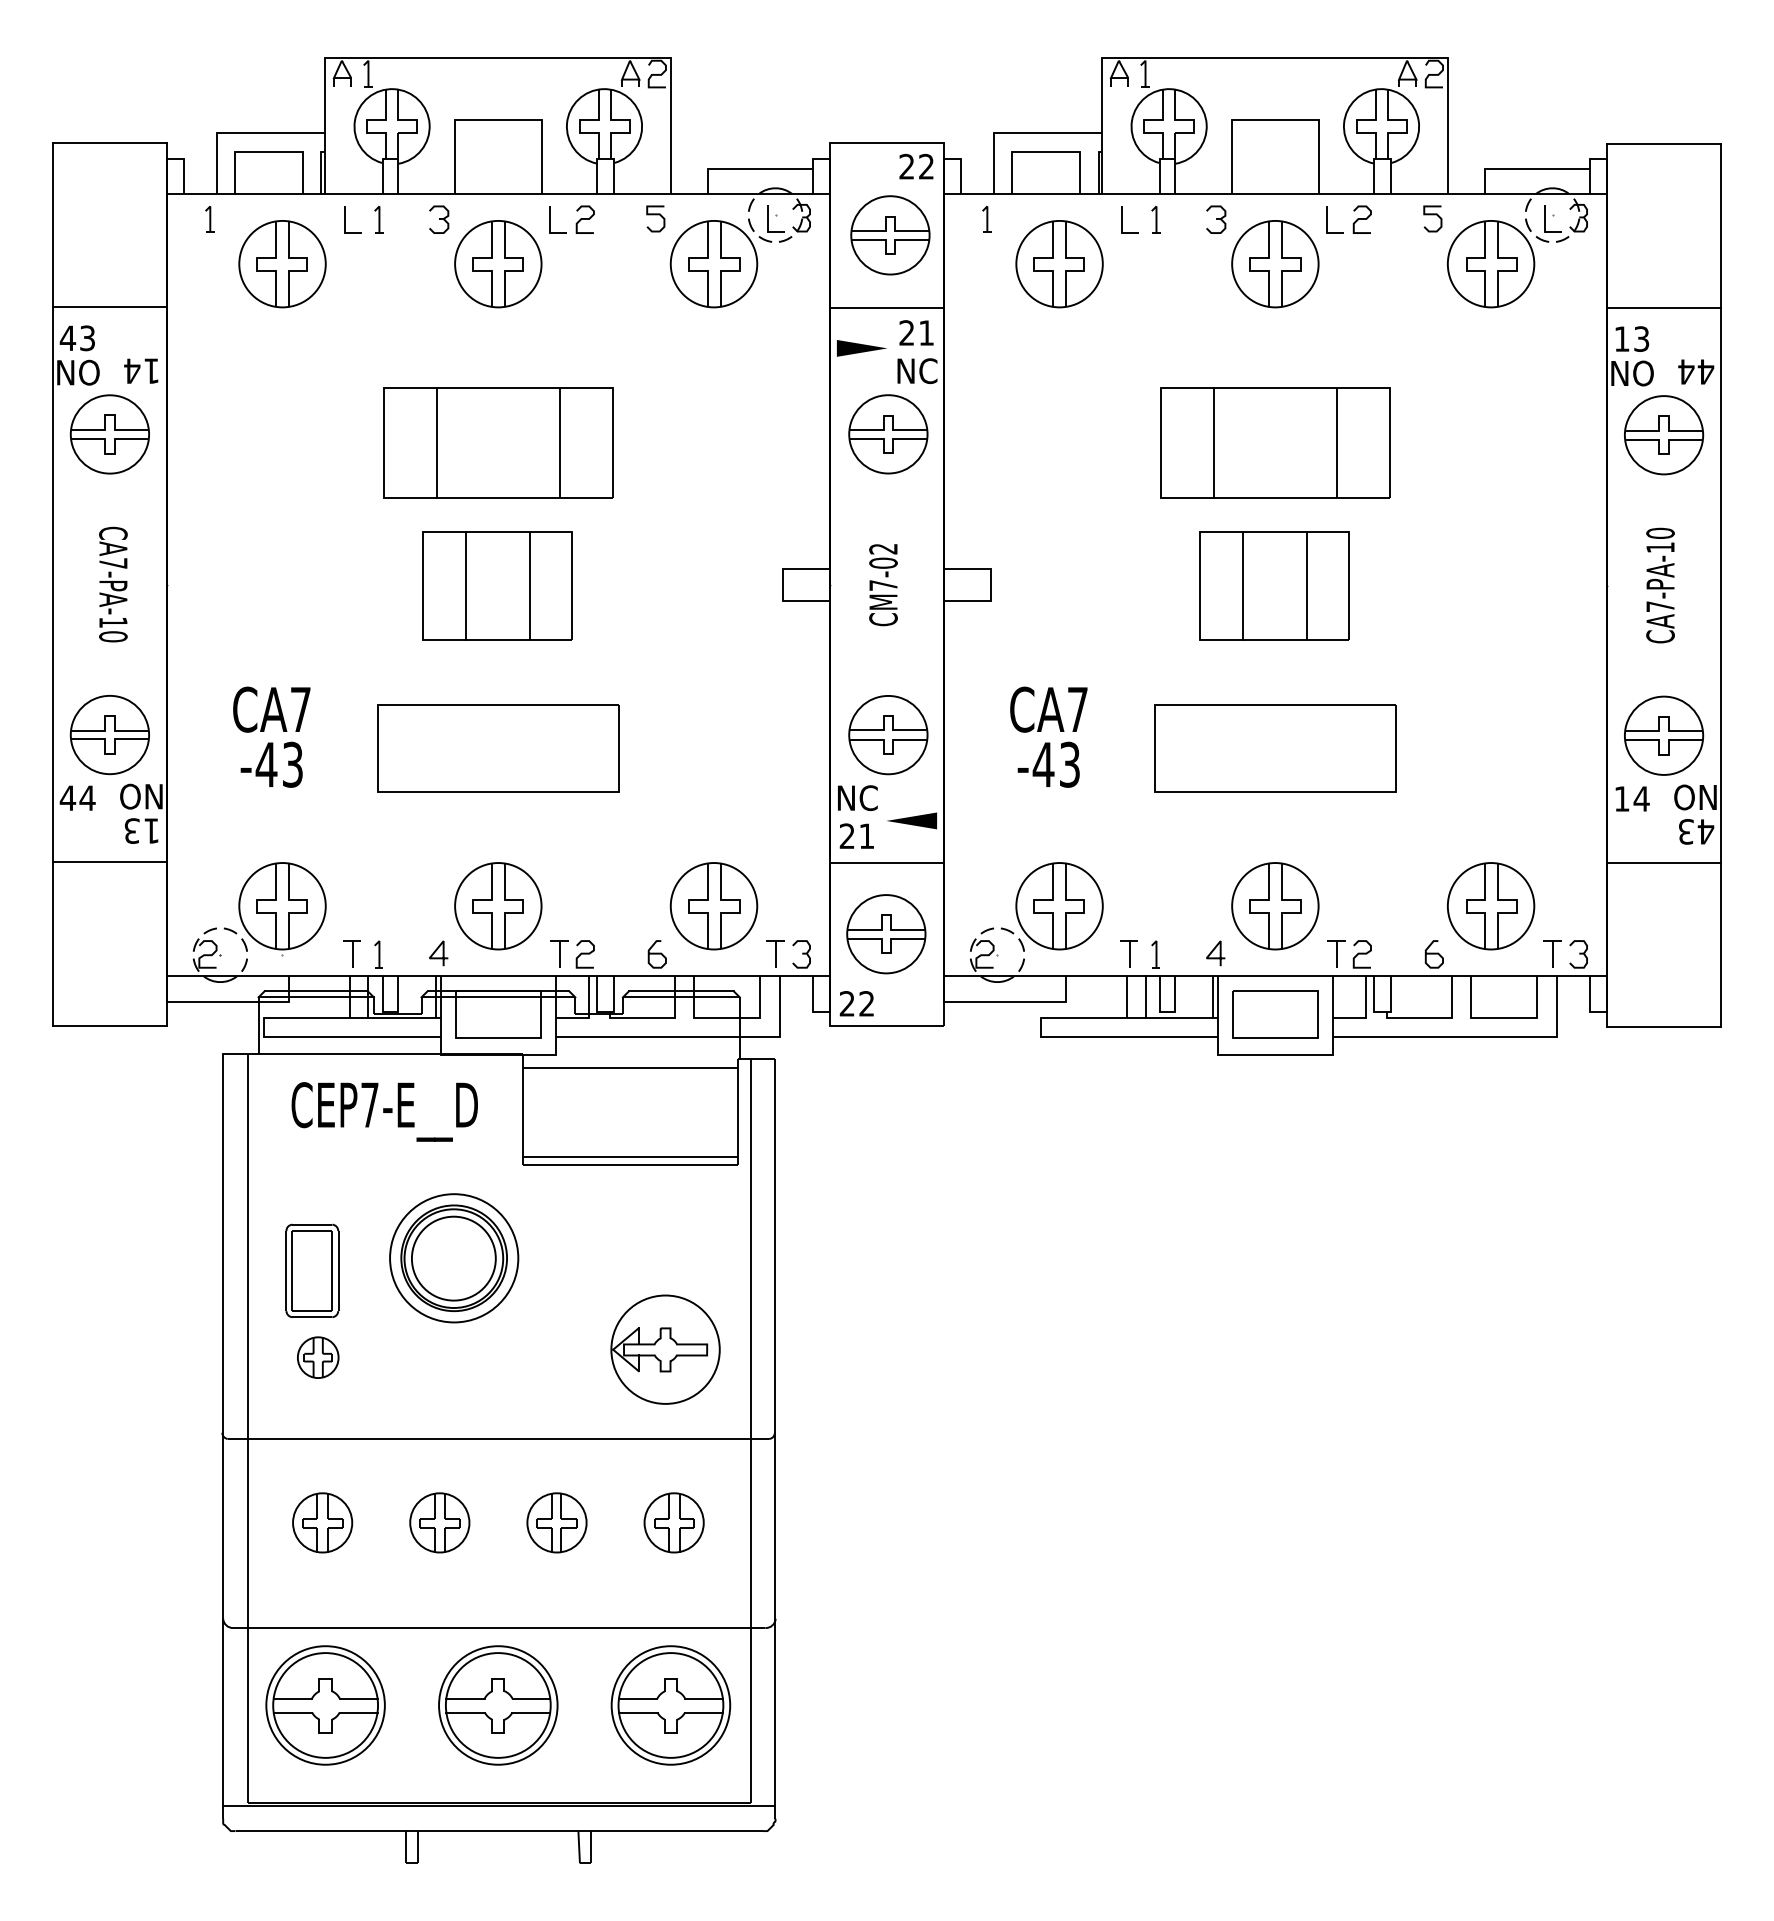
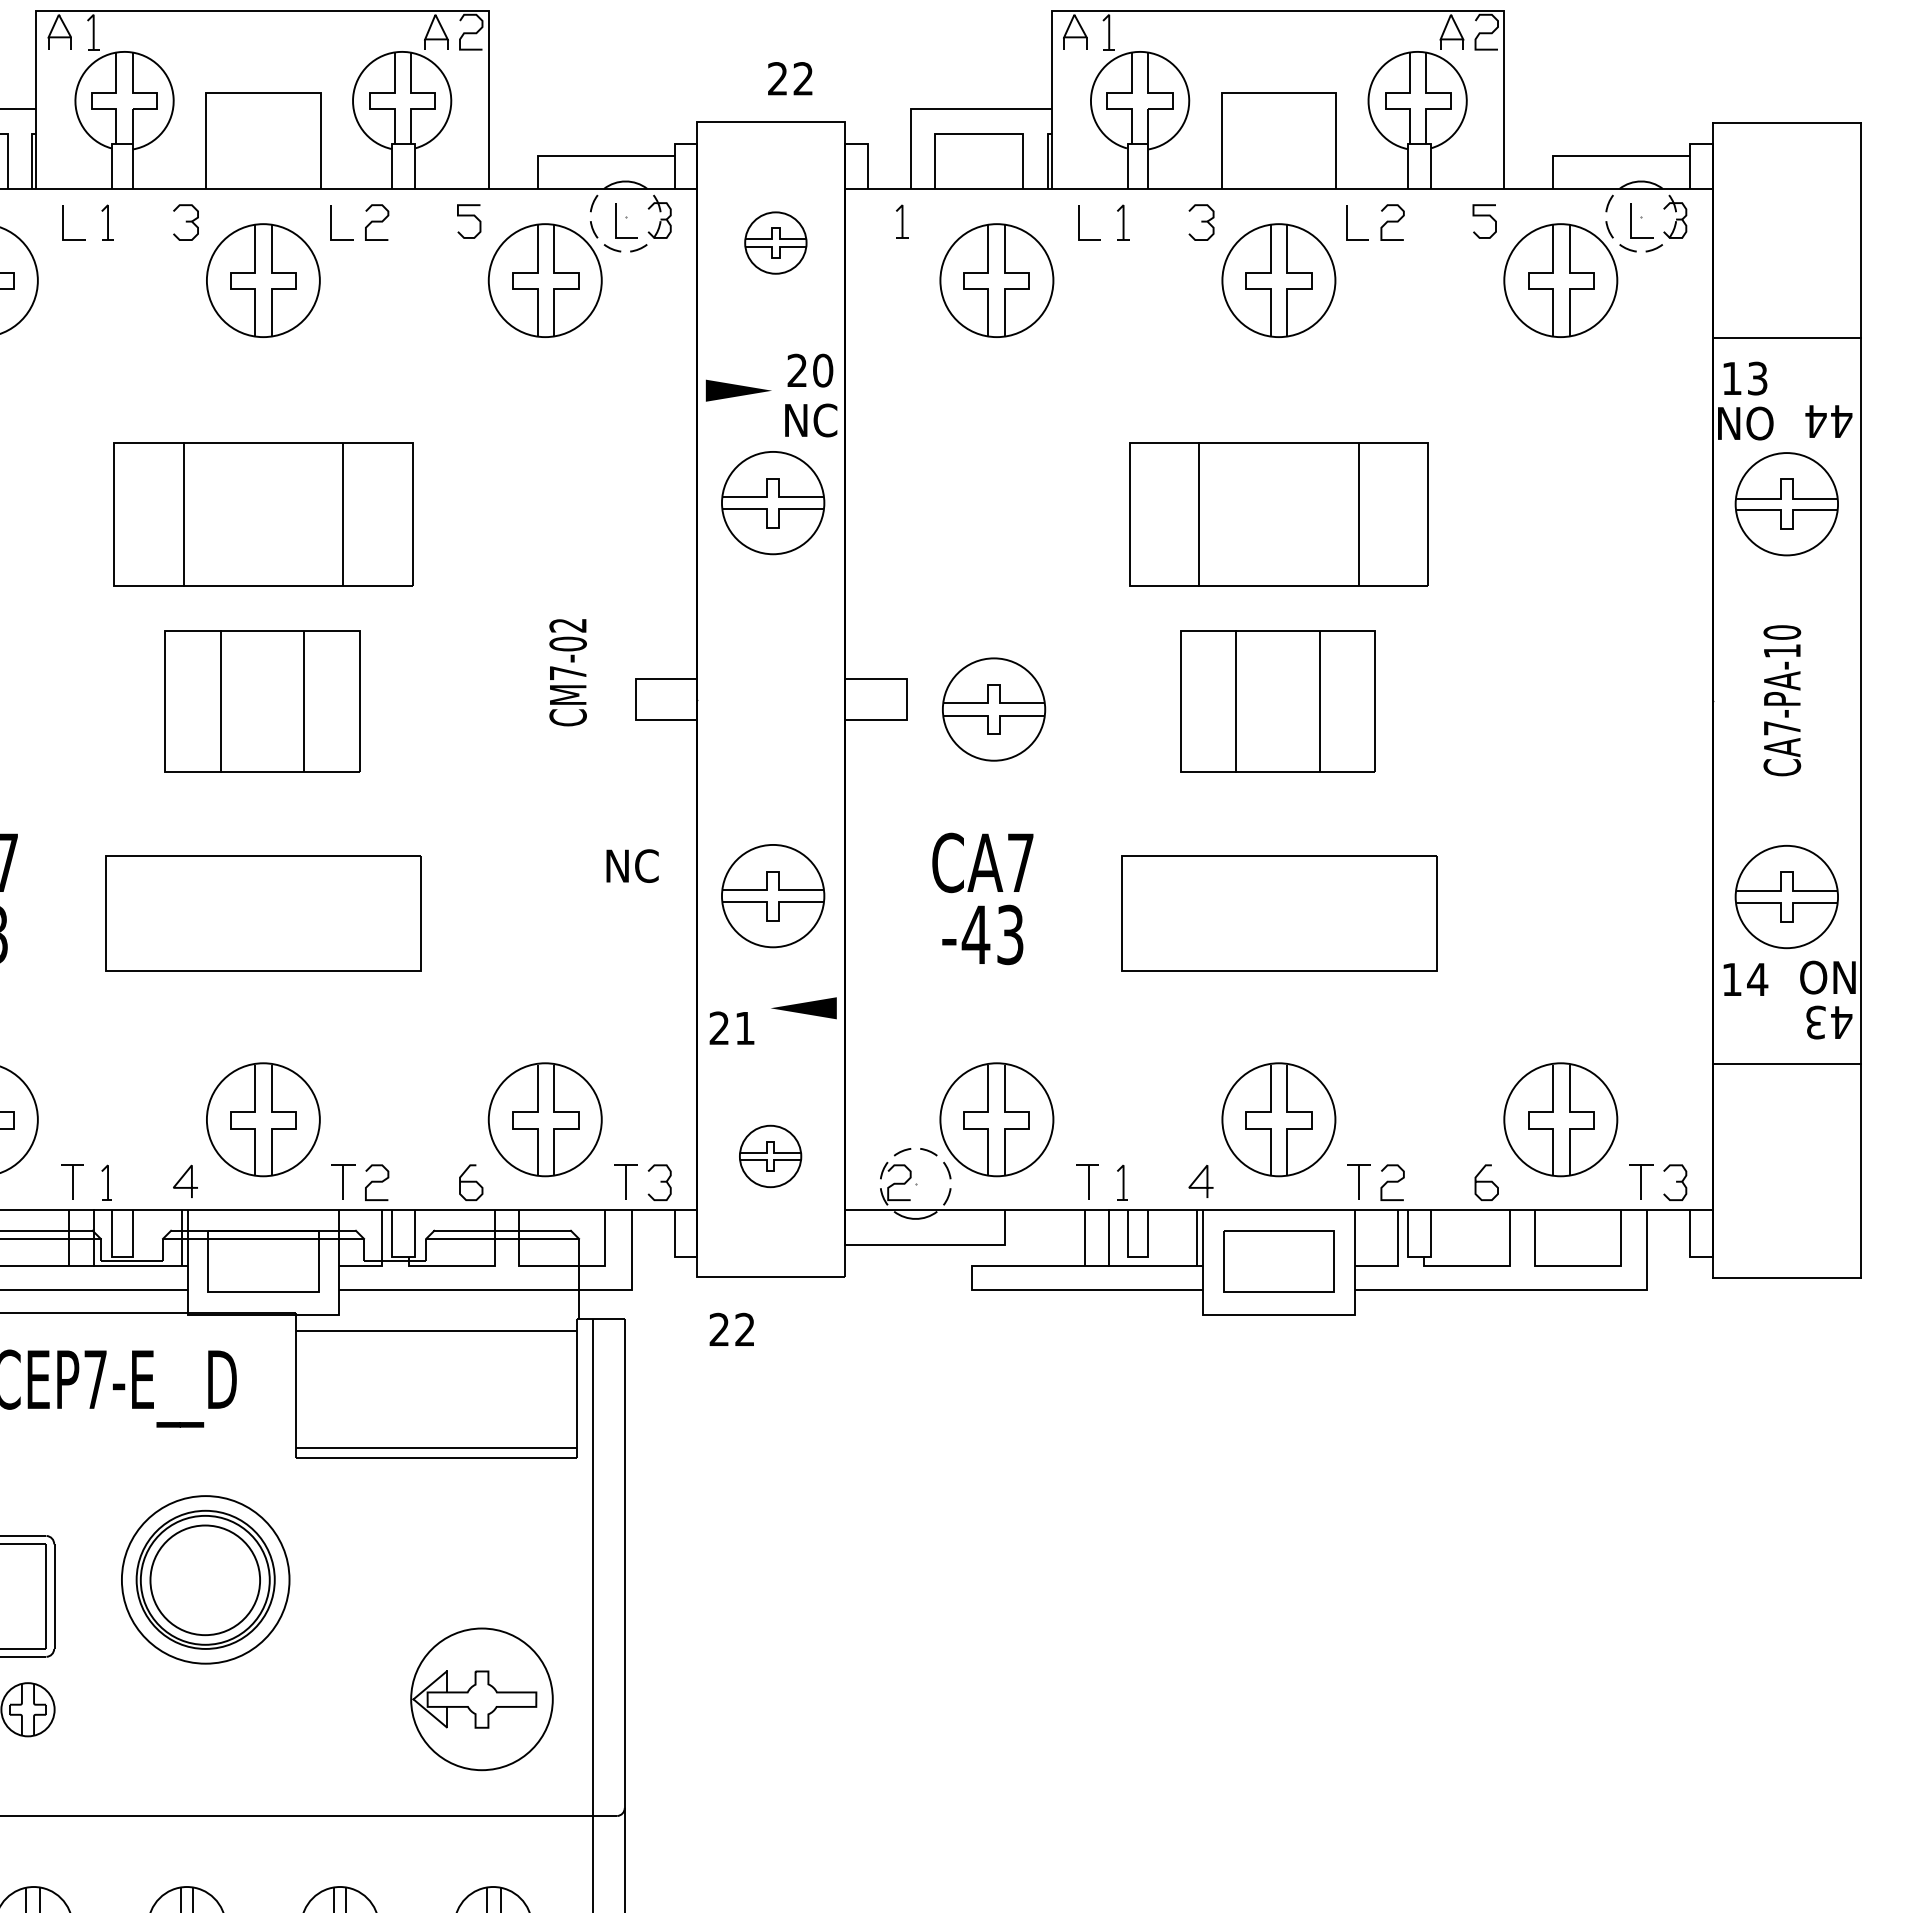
text: (916, 166) -> (790, 78), moved
part: (890, 235) -> (775, 243), size x0.6
line: (886, 307) -> (770, 337), removed
text: (926, 332) -> (822, 369), 21 -> 20
text: (883, 585) -> (568, 673), moved
part: (1057, 592) -> (994, 709), added
text: (857, 798) -> (632, 866), moved
line: (886, 862) -> (770, 1062), removed
part: (886, 934) -> (770, 1156), size x0.6
text: (856, 1003) -> (731, 1329), moved

